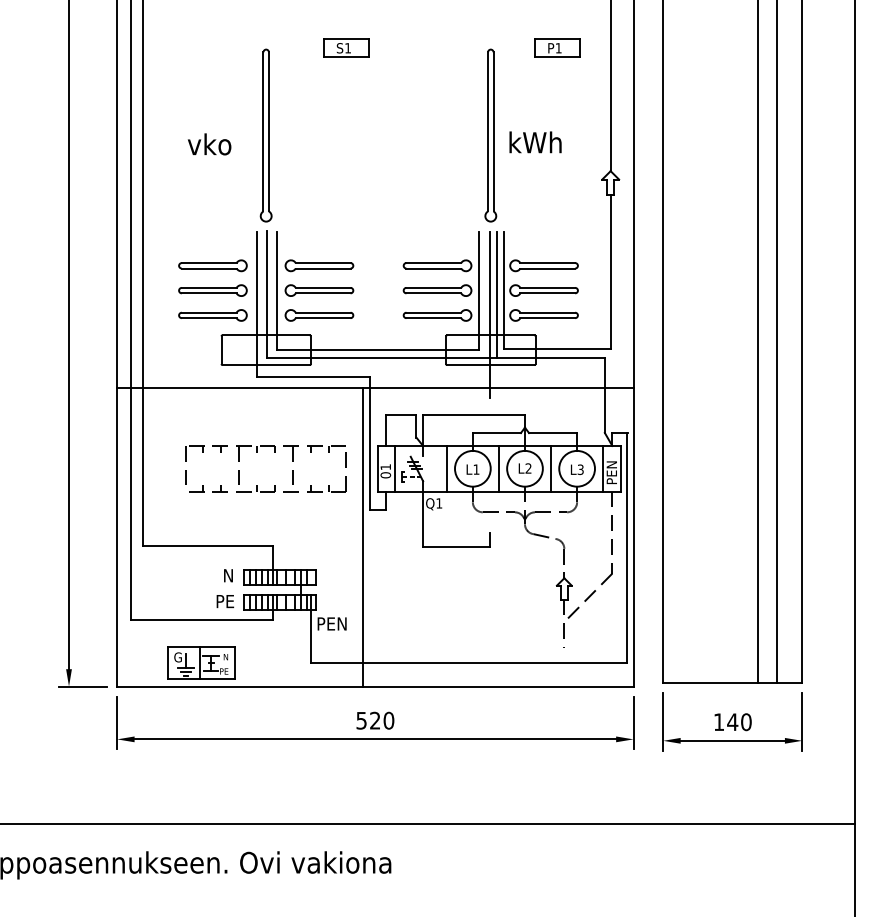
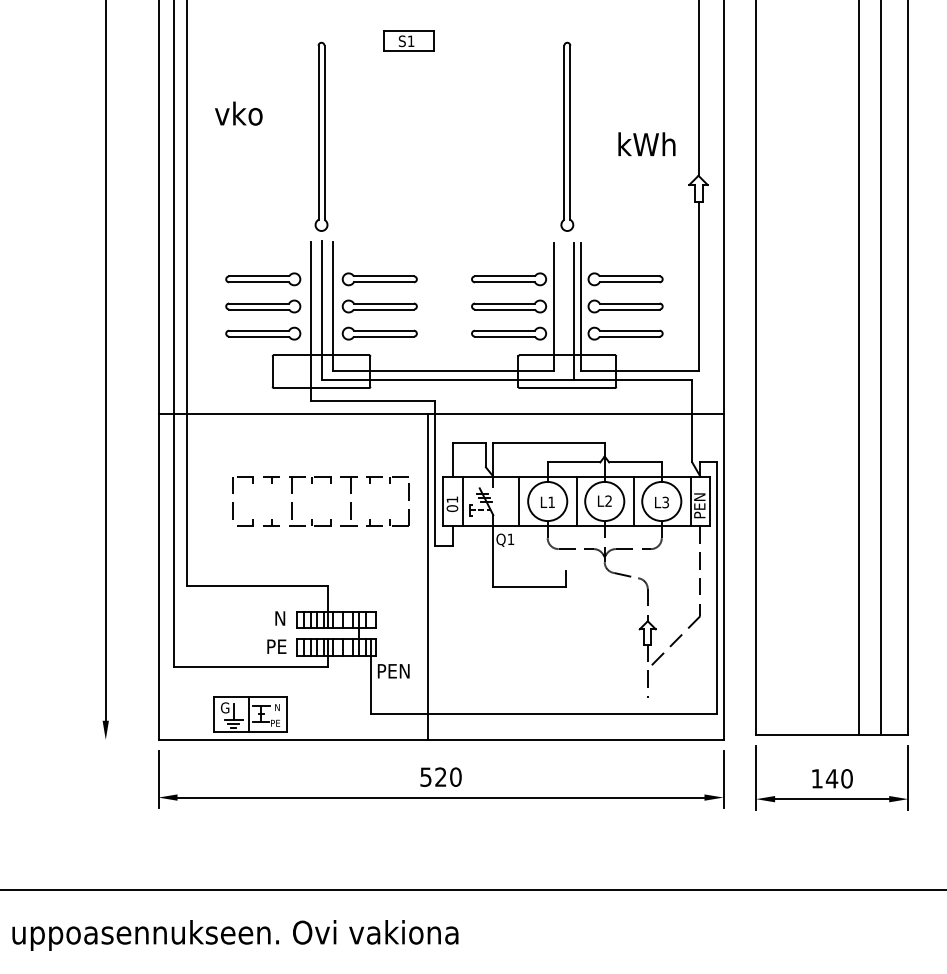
part: (557, 47) -> (640, 40), removed
text: (535, 142) -> (646, 144), moved
text: (209, 144) -> (238, 113), moved
line: (489, 314) -> (565, 332), removed
line: (83, 686) -> (121, 739), removed

